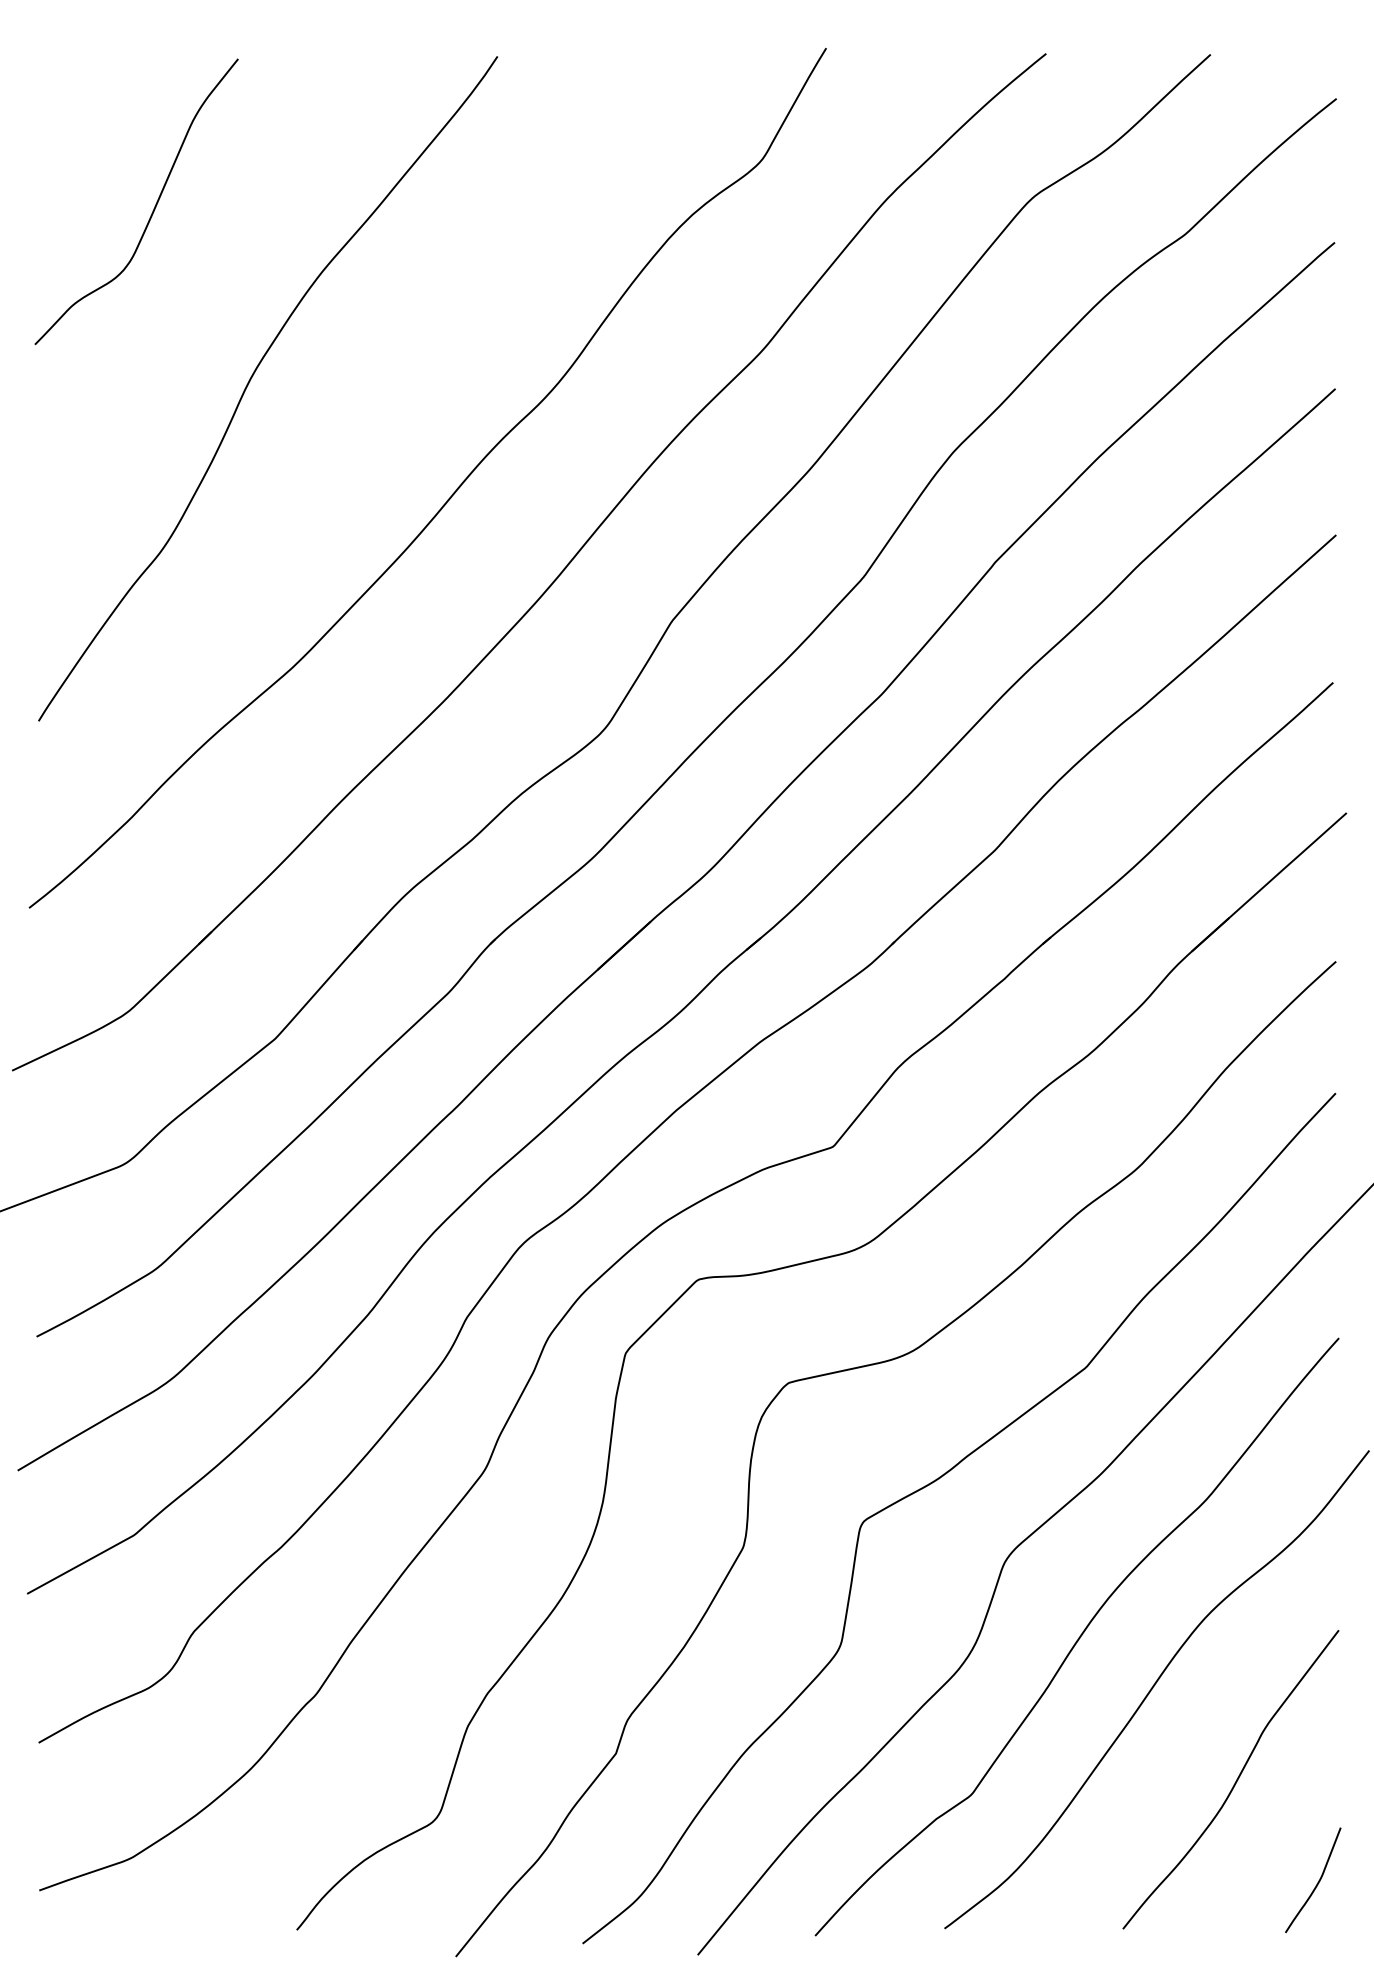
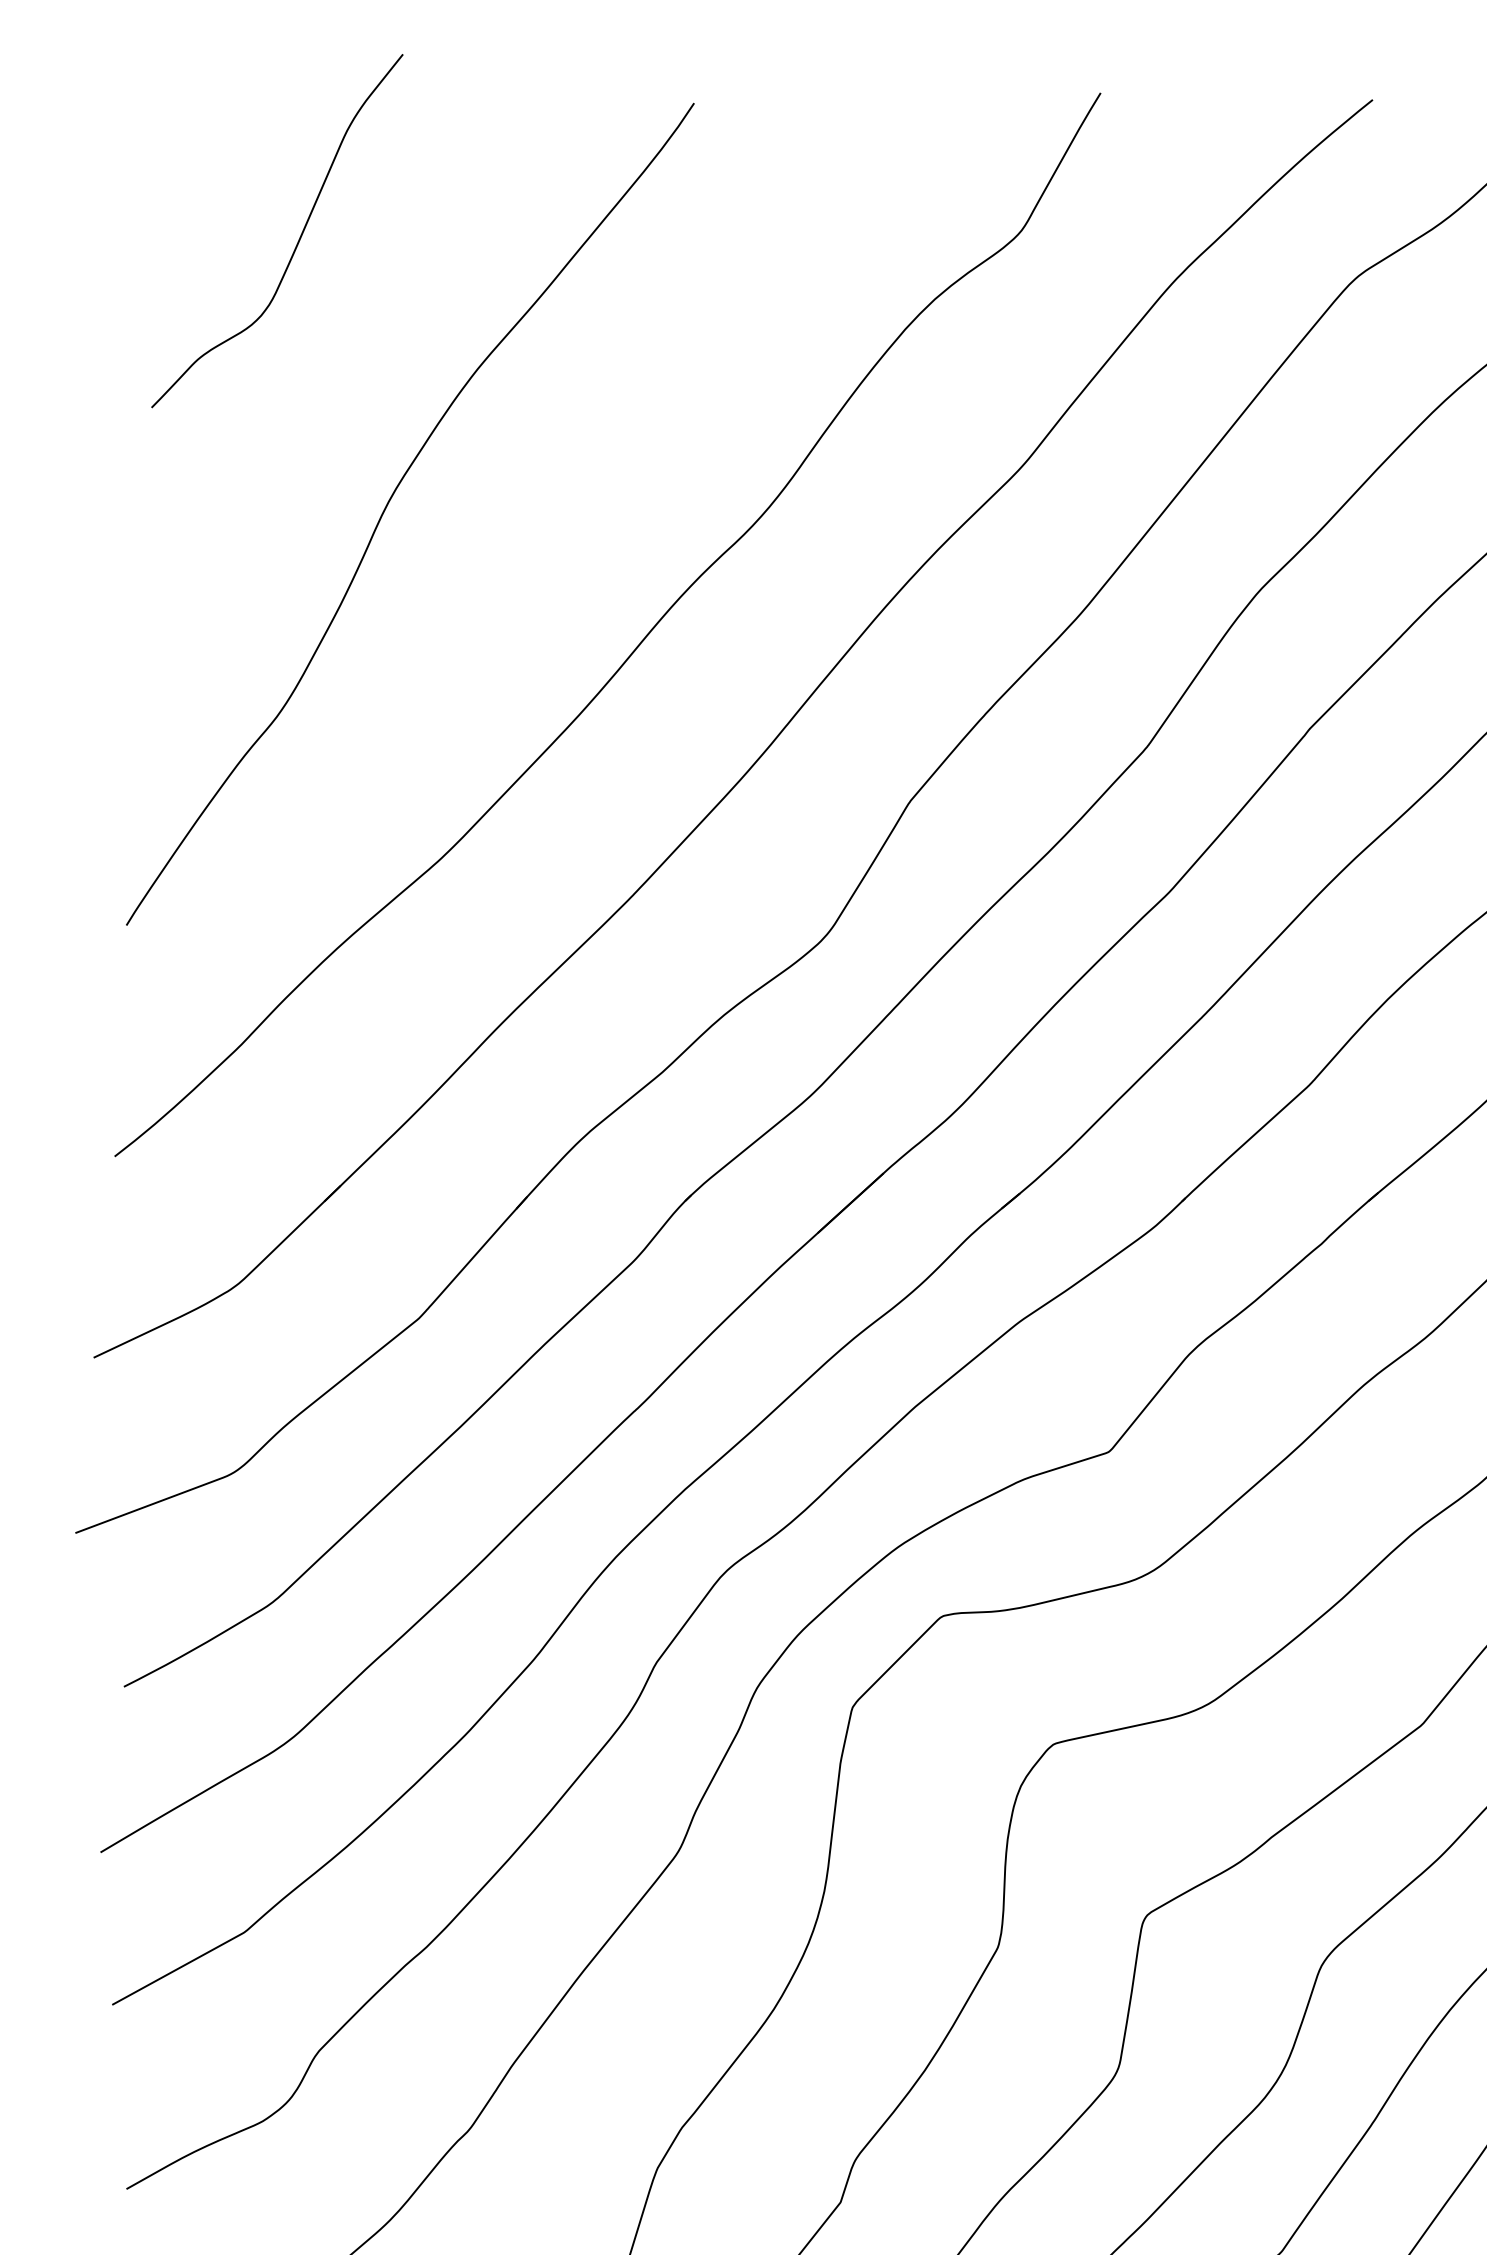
curve: (152, 210) -> (296, 241), moved

